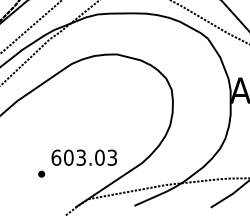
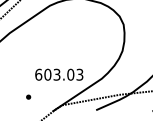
part: (41, 173) -> (28, 96), moved

